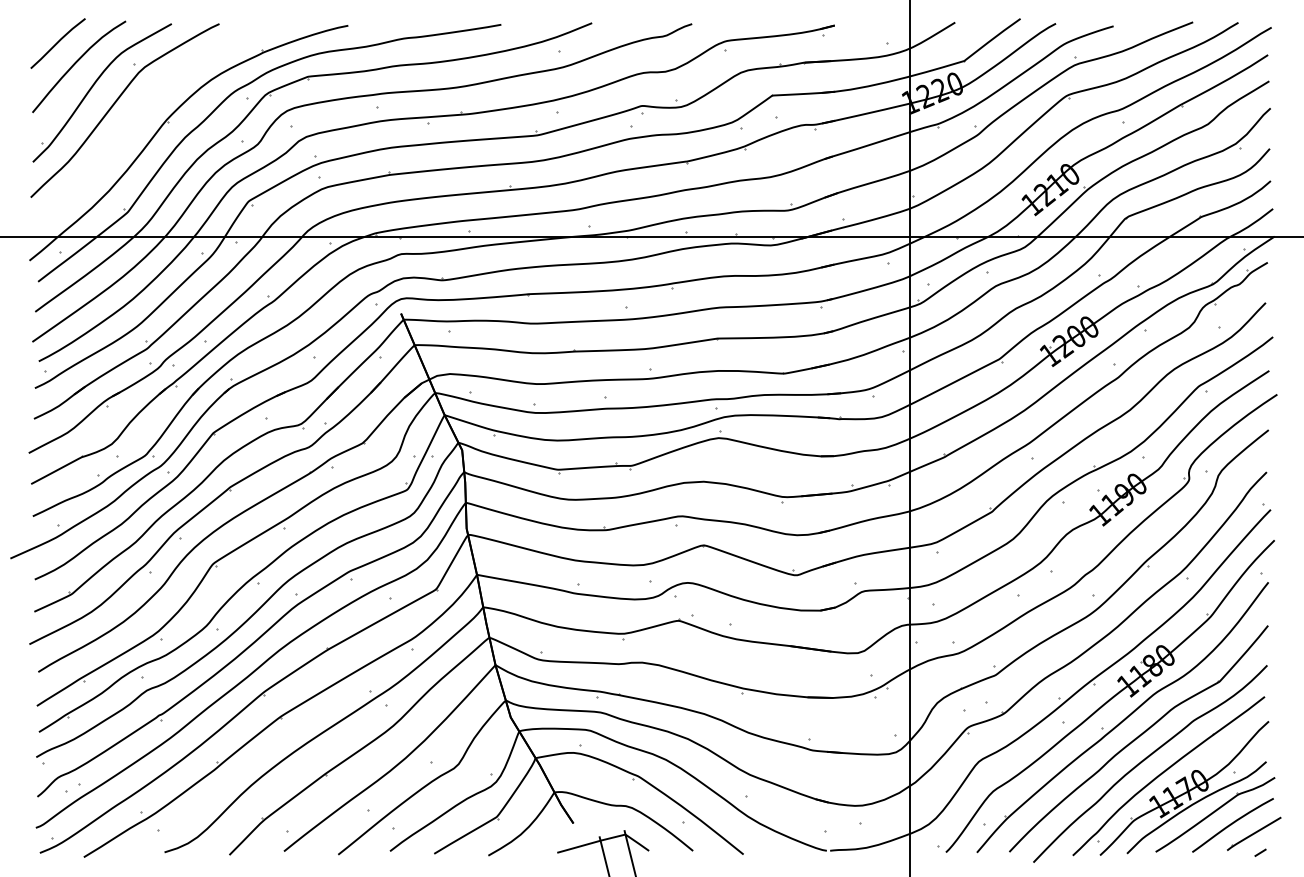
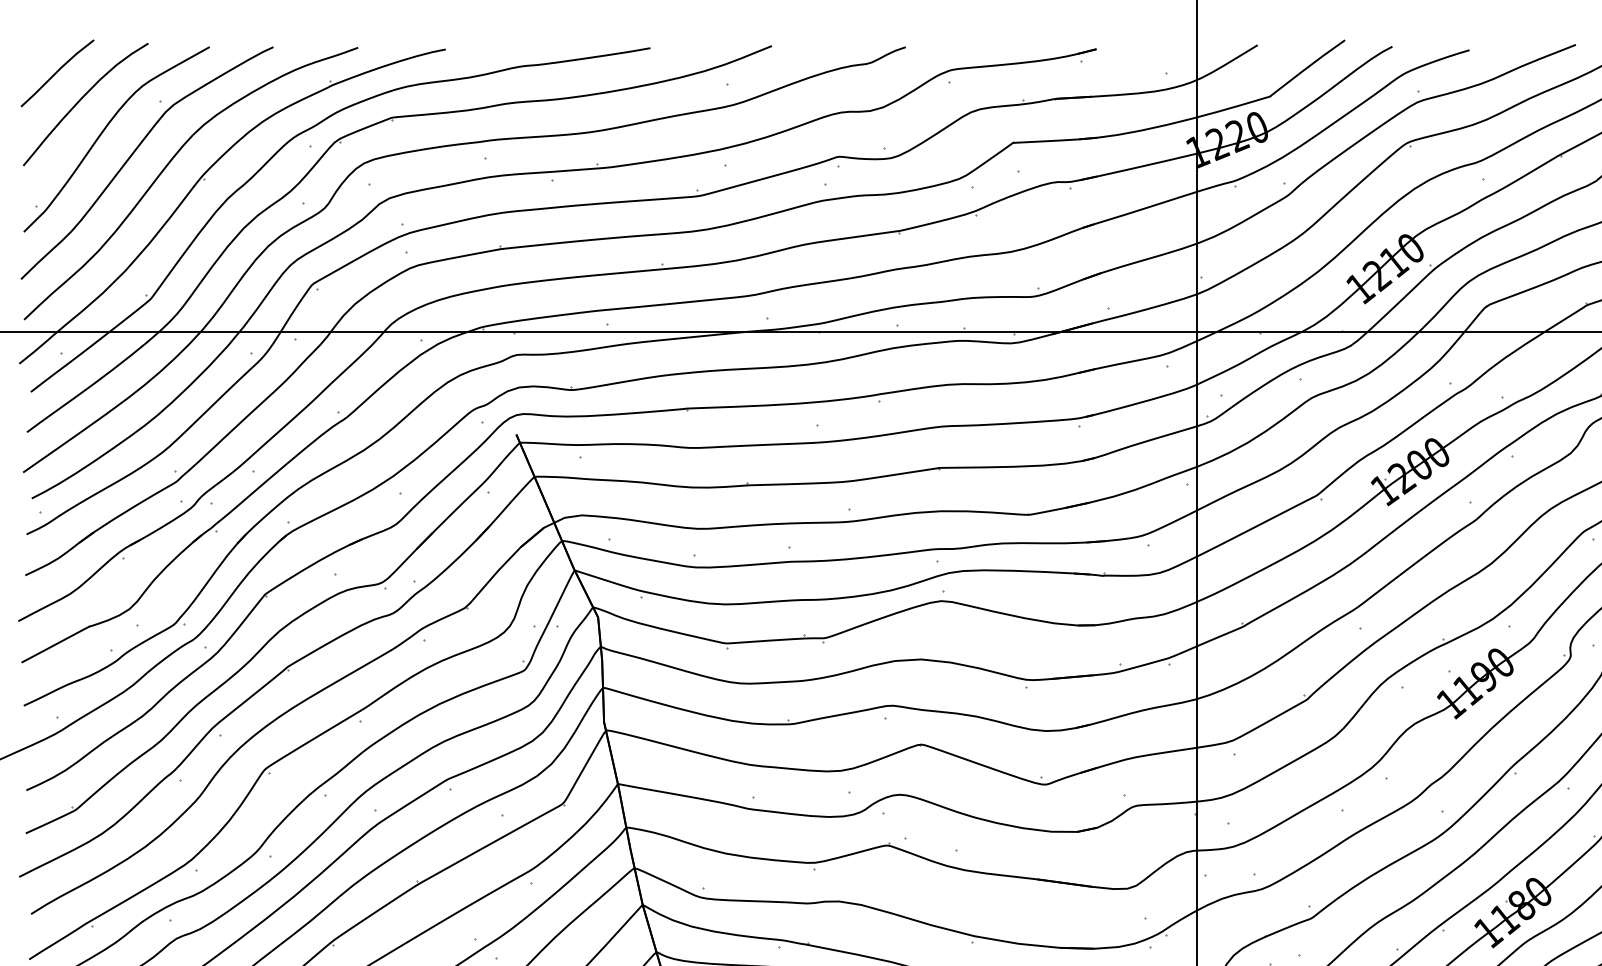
curve: (141, 112) -> (169, 165), added

